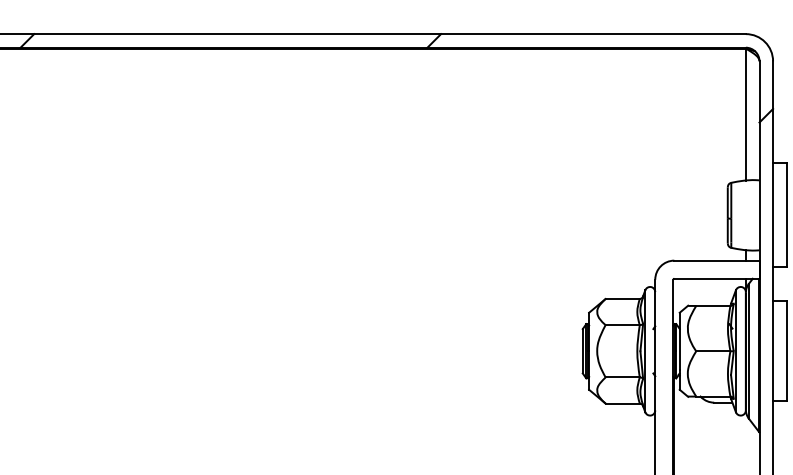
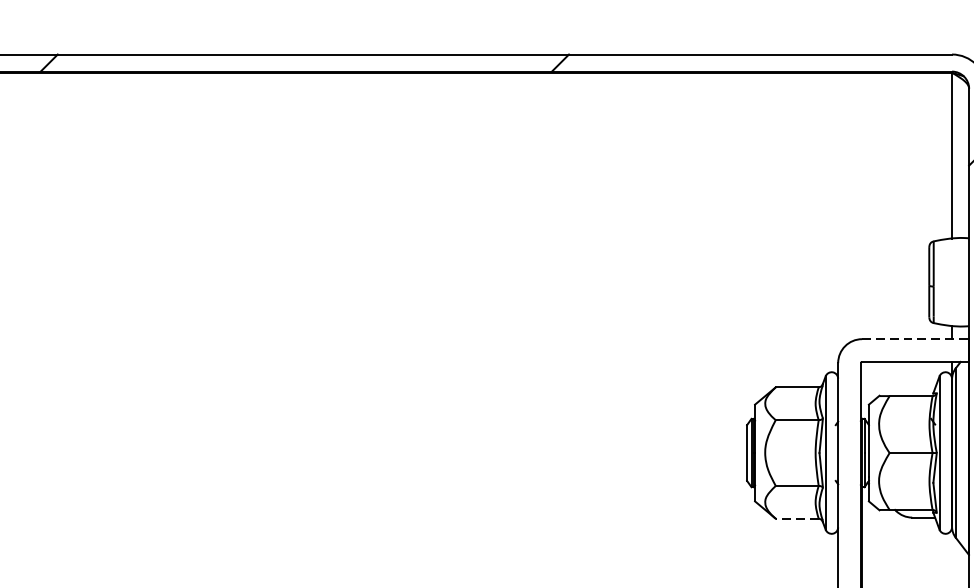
line: (716, 260) -> (915, 338), solid -> dashed
line: (622, 403) -> (796, 518), solid -> dashed

